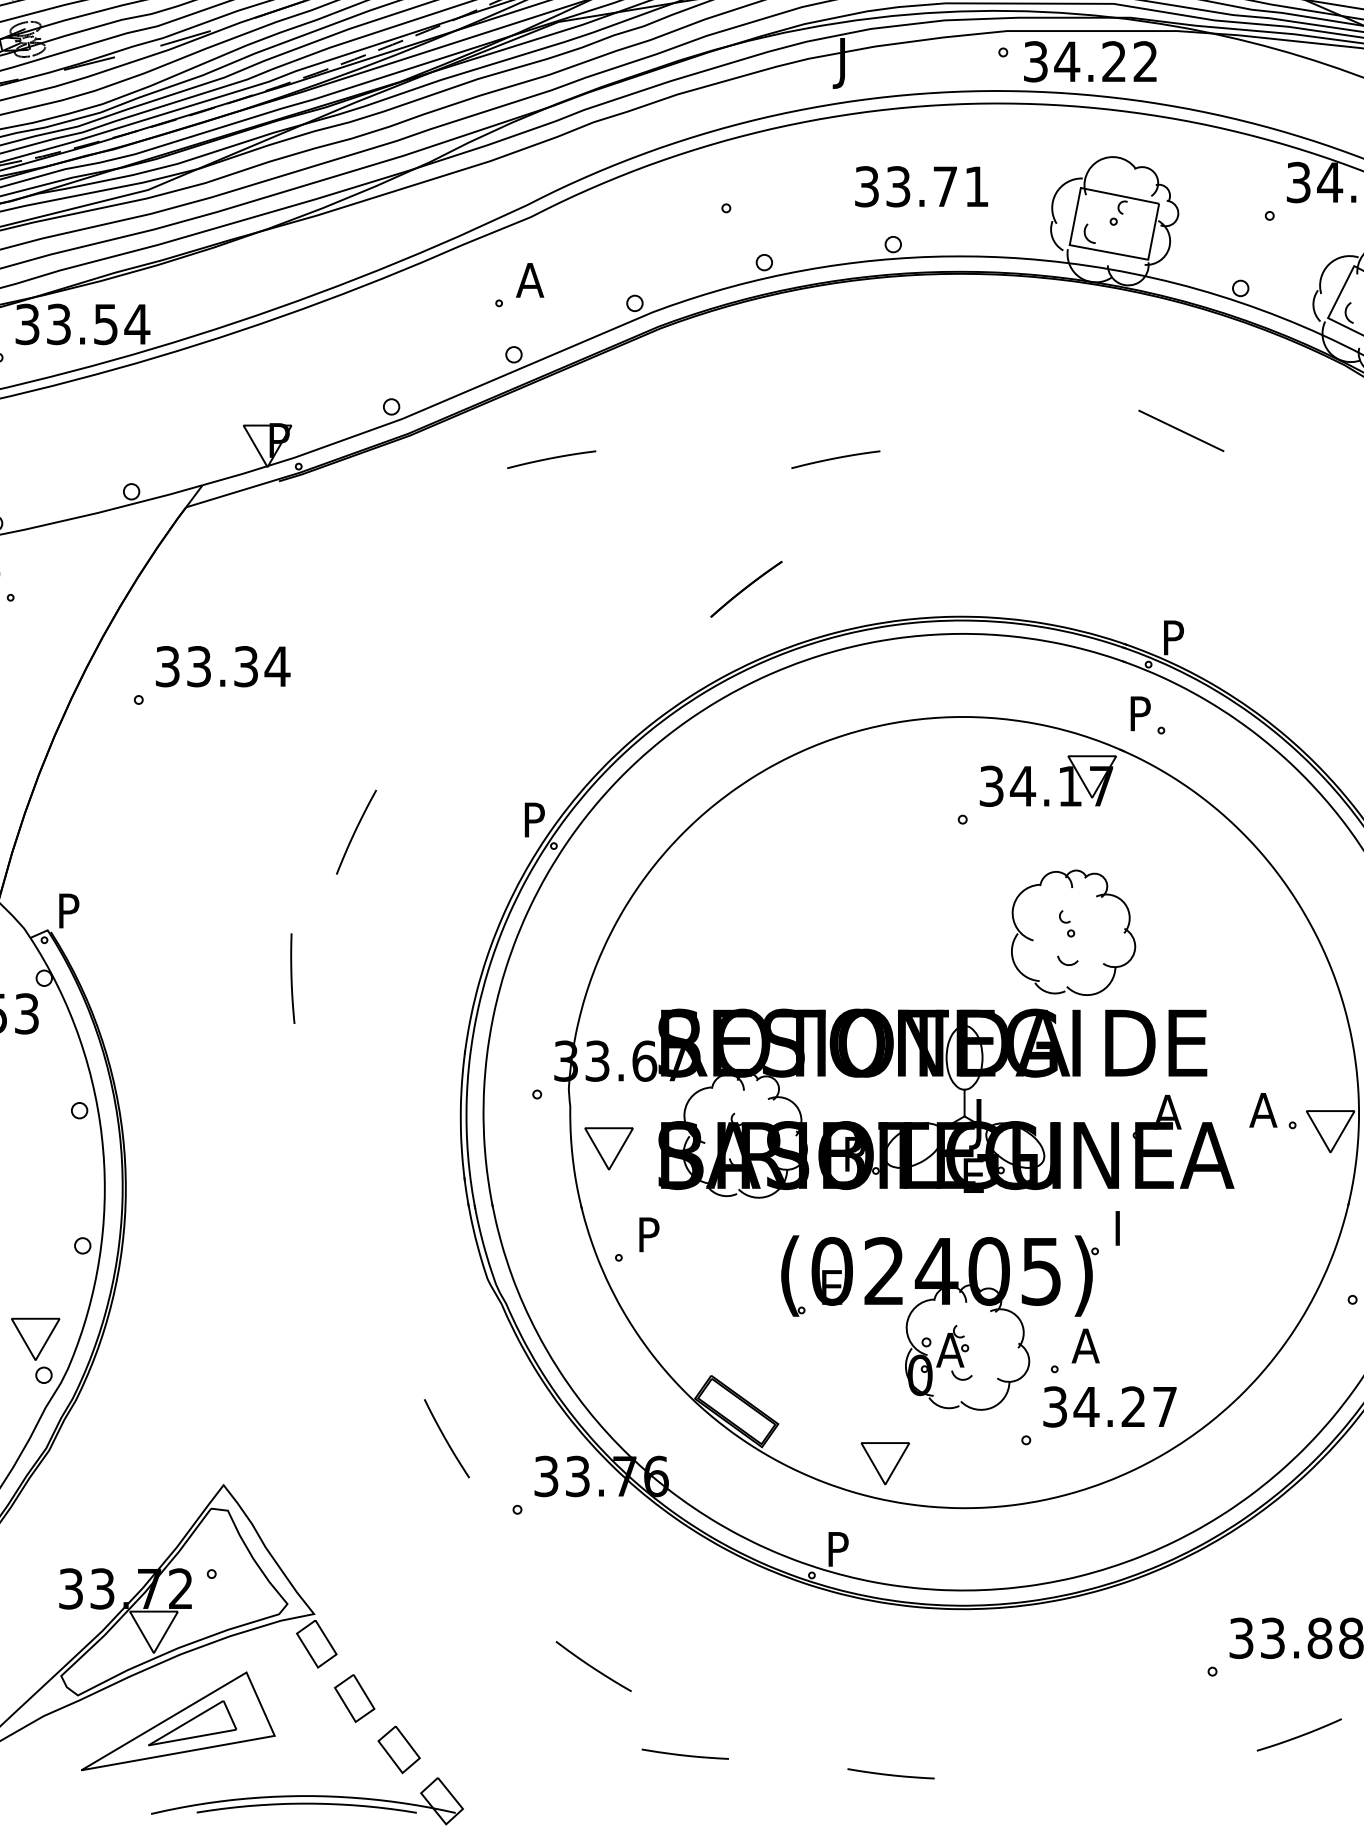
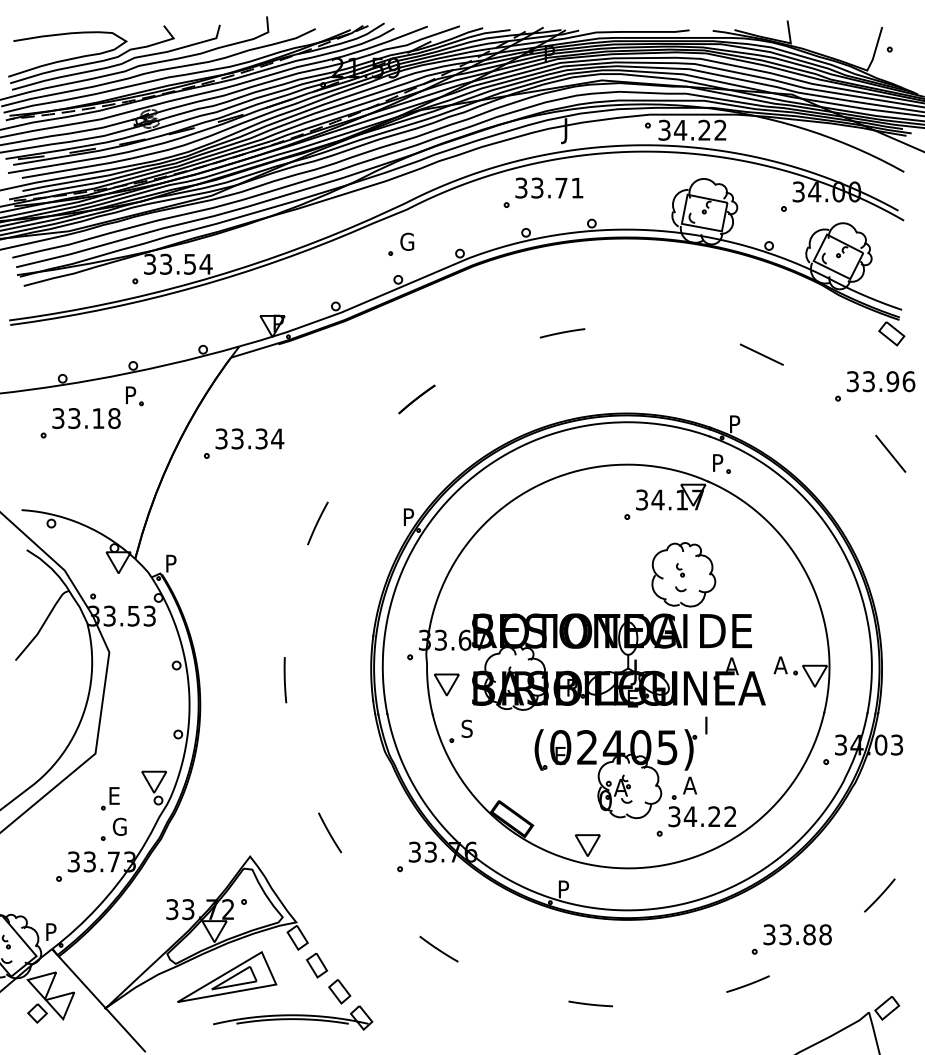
text: (921, 185) -> (549, 187), moved
text: (530, 279) -> (406, 241), A -> G
line: (1180, 430) -> (761, 354), moved
line: (551, 459) -> (417, 333), removed
line: (745, 589) -> (416, 399), moved
line: (292, 979) -> (285, 680), moved
text: (647, 1234) -> (466, 728), P -> S
text: (1164, 1406) -> (730, 816), 34.27 -> 34.22
line: (447, 1437) -> (330, 832), moved
line: (1300, 1733) -> (748, 983), moved
line: (684, 1753) -> (485, 993), removed

